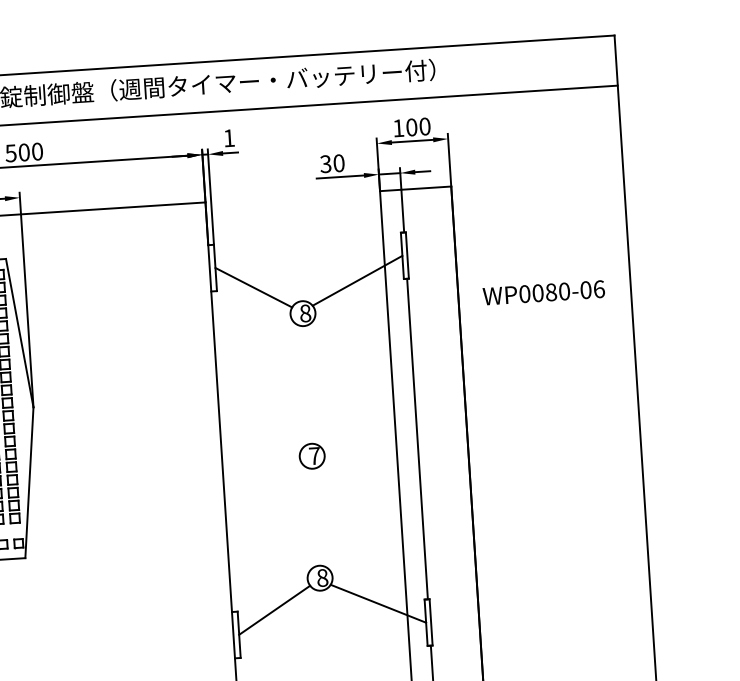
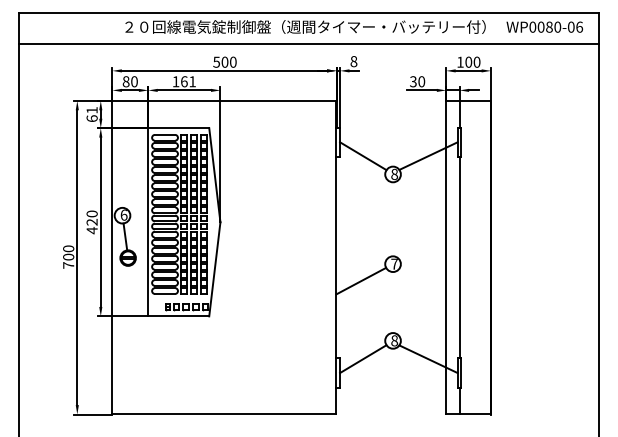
text: (228, 138) -> (353, 61), 1 -> 8
text: (543, 291) -> (544, 26), moved
line: (263, 485) -> (361, 280), added

